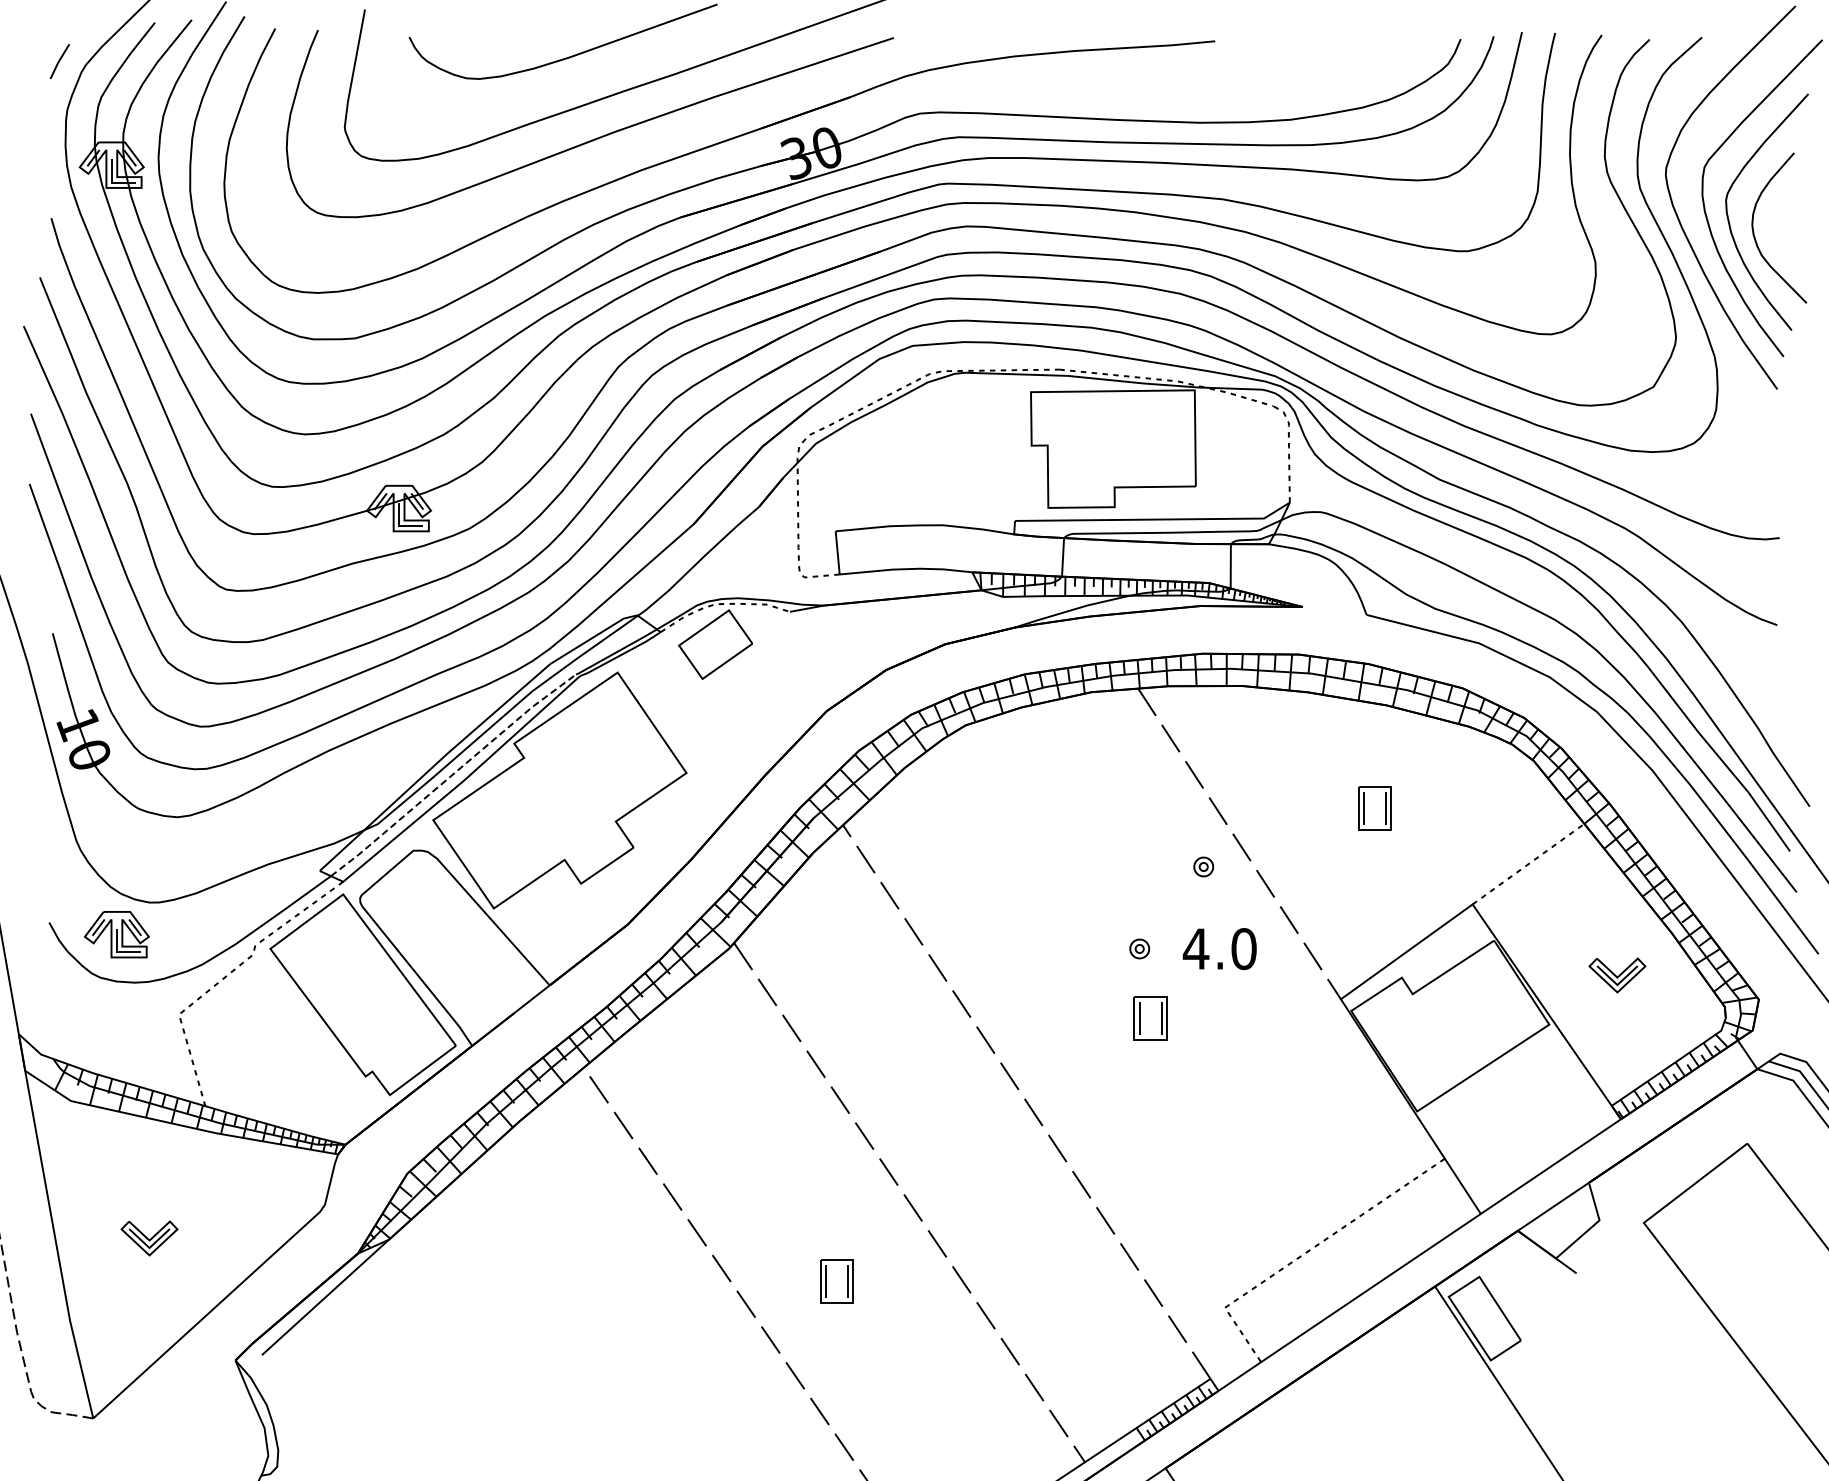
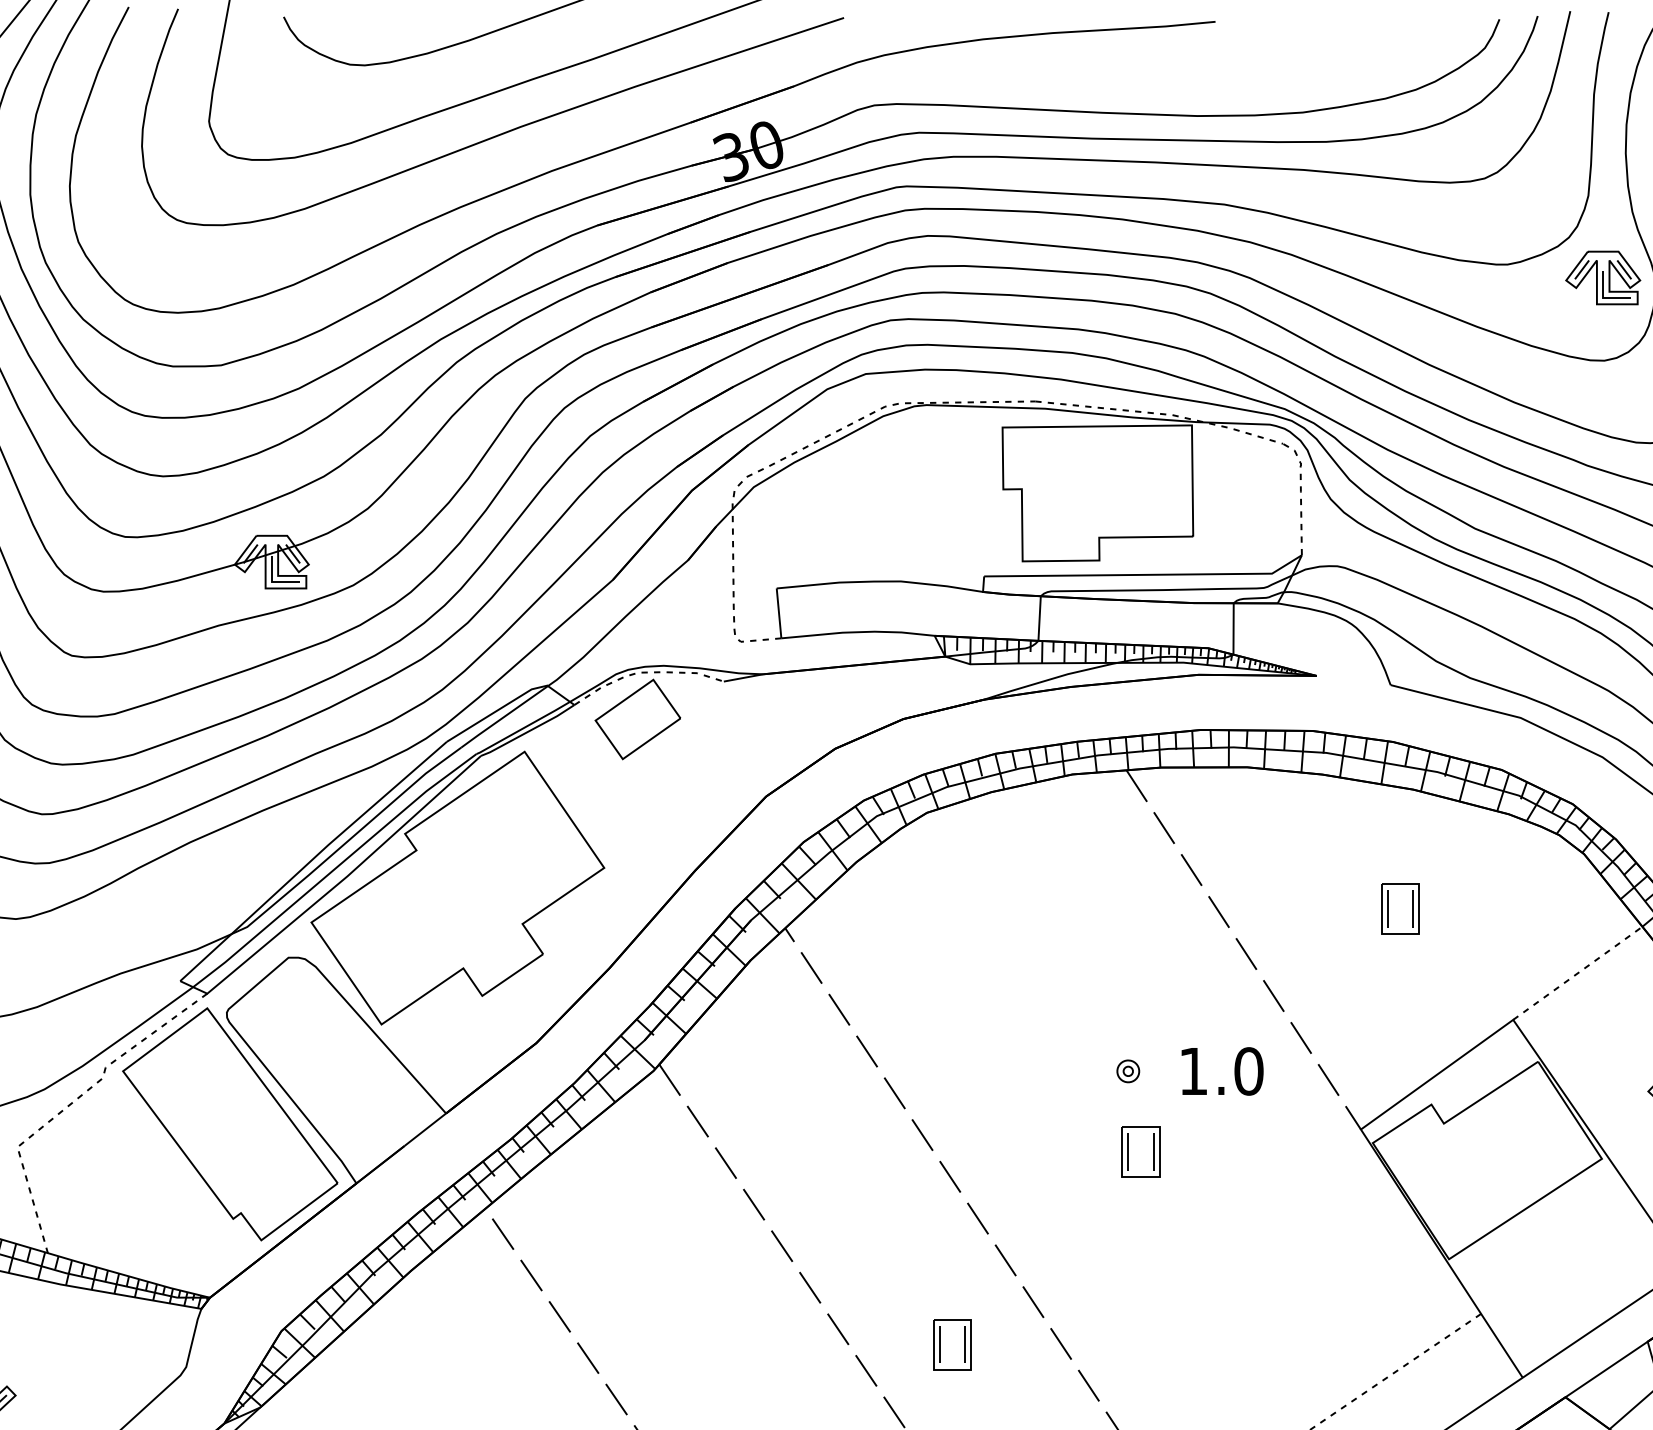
part: (1550, 262) -> (1603, 277), added
line: (453, 774) -> (334, 869), dashed -> solid
part: (1203, 866) -> (1202, 976), removed
text: (1195, 948) -> (1192, 1070), 4.0 -> 1.0
part: (987, 1185) -> (952, 1344), added

